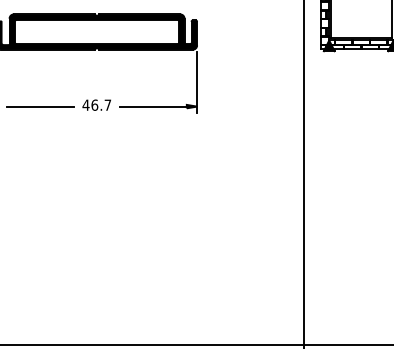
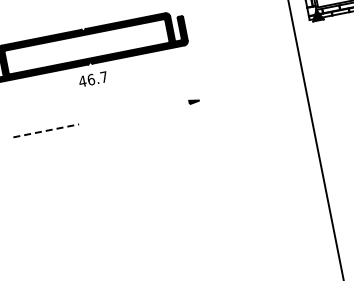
line: (197, 82) -> (195, 76), removed
text: (96, 104) -> (92, 78), moved
line: (40, 106) -> (45, 130), solid -> dashed
line: (152, 106) -> (155, 109), removed

